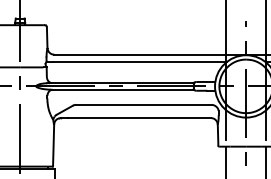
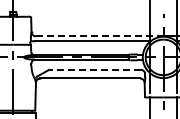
line: (149, 54) -> (99, 36), solid -> dashed
line: (143, 104) -> (95, 69), solid -> dashed

